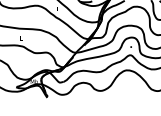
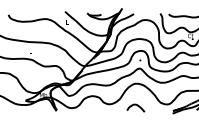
curve: (126, 92) -> (135, 105), added

